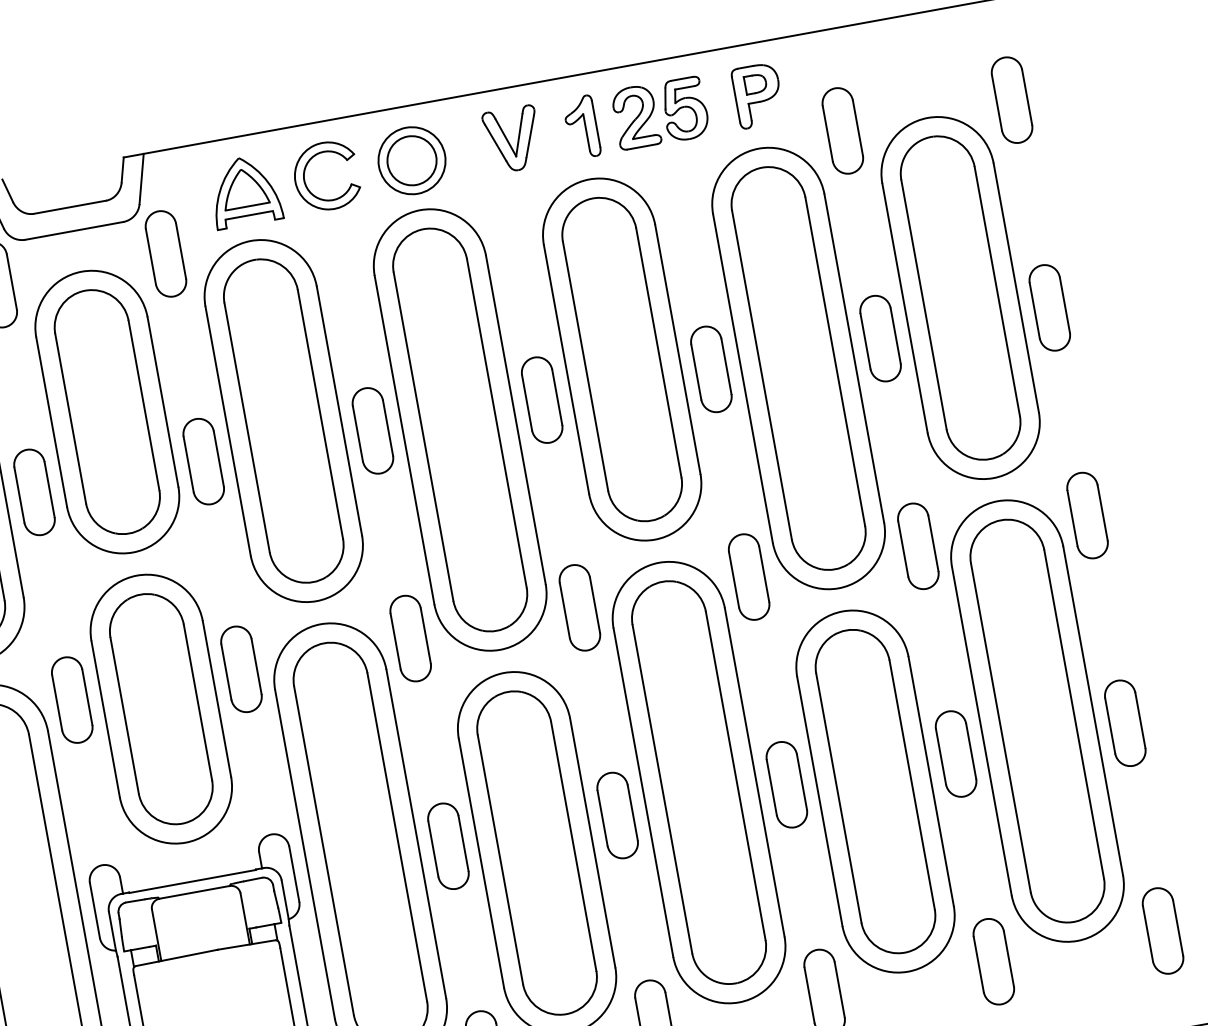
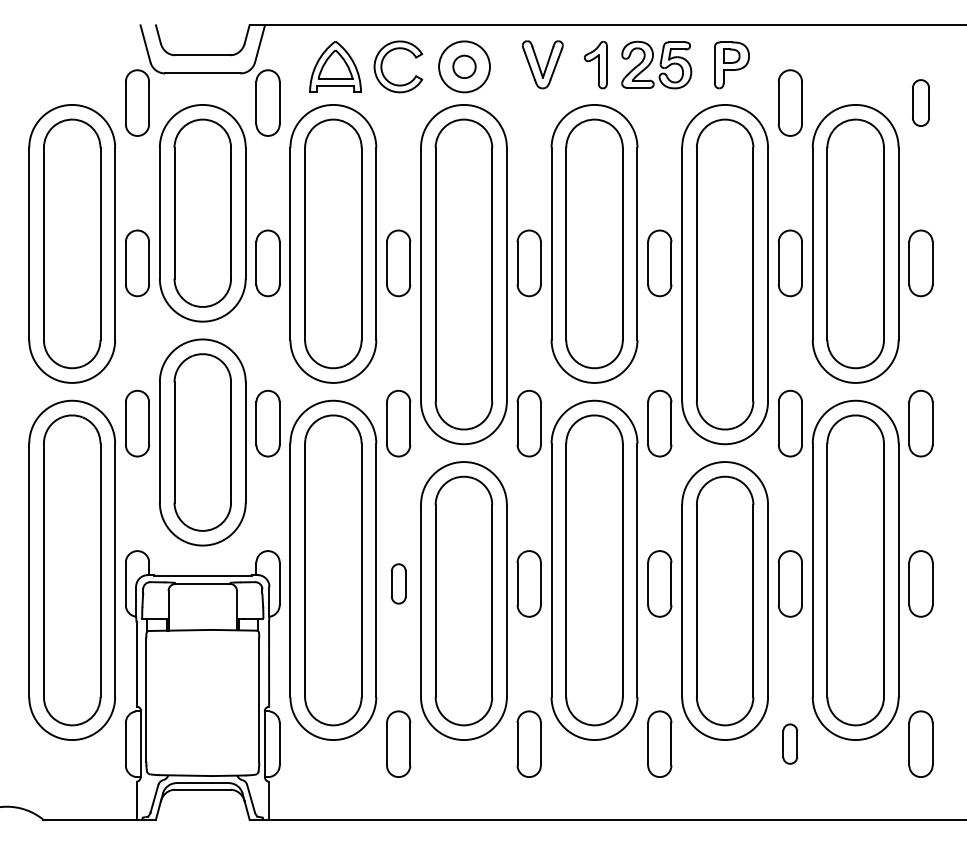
part: (1011, 99) -> (920, 102), size x0.7
circle: (411, 160) -> (464, 66), size x0.6
part: (448, 845) -> (398, 583), size x0.6
part: (992, 961) -> (789, 743), size x0.6

